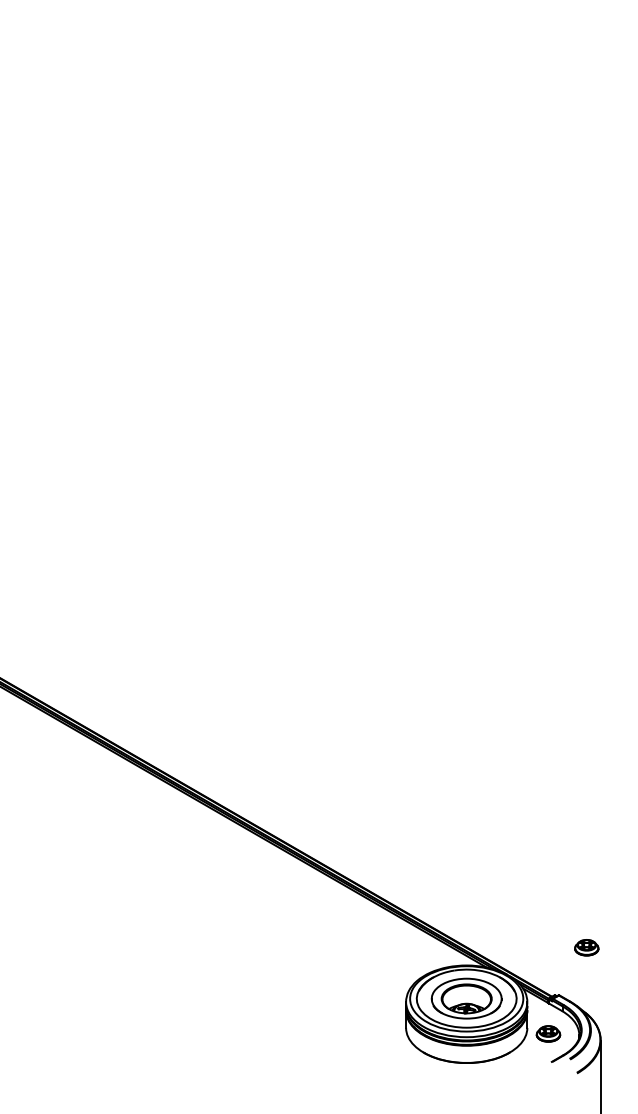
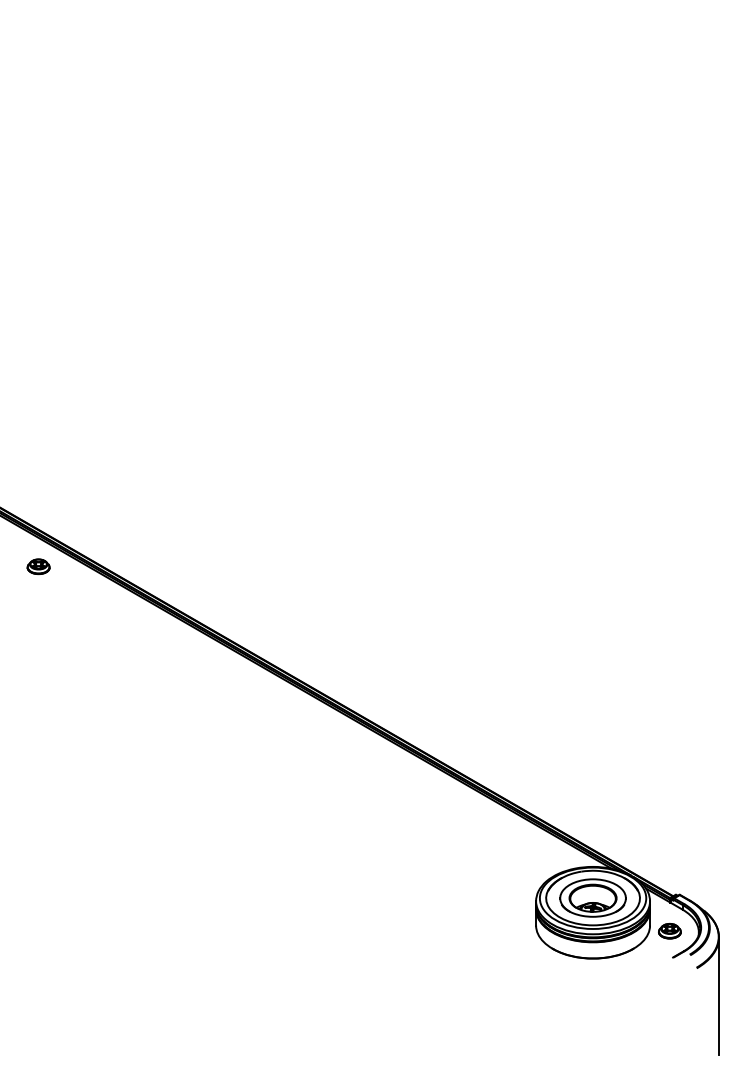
part: (586, 948) -> (705, 850), removed

